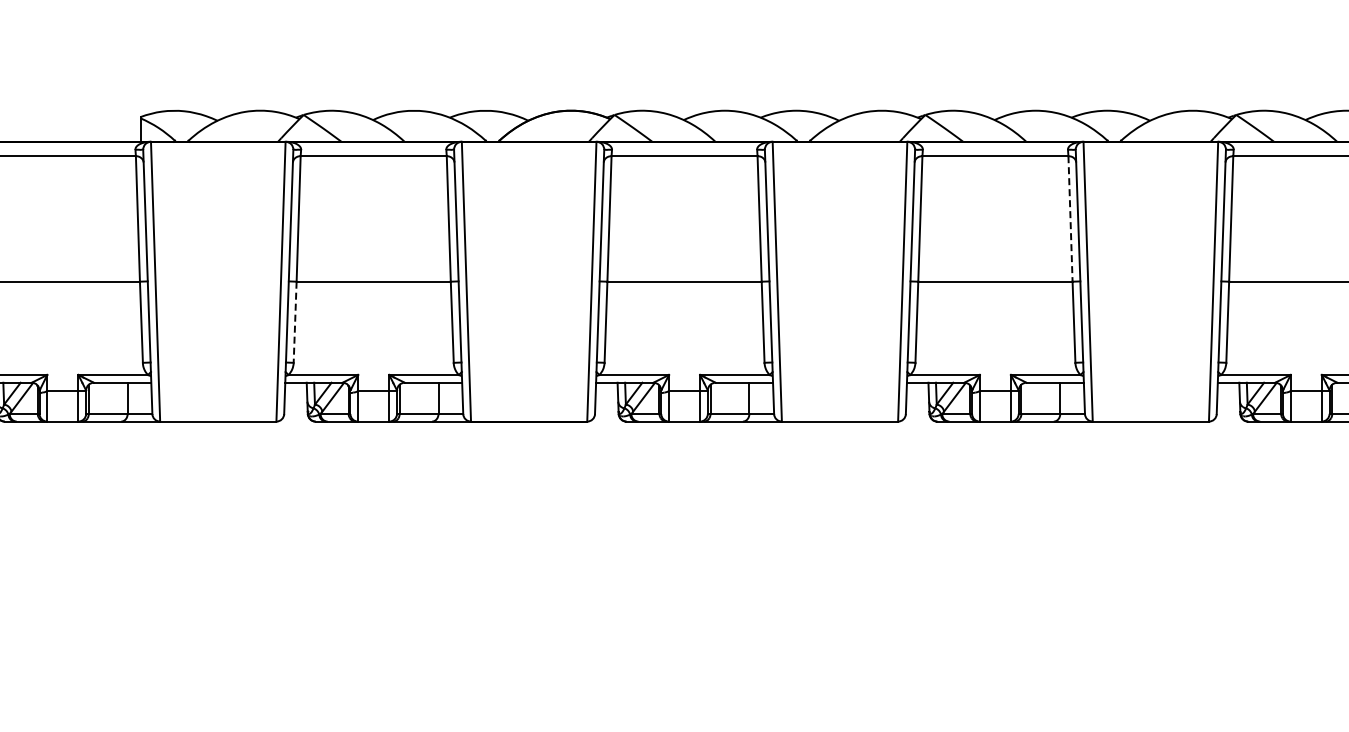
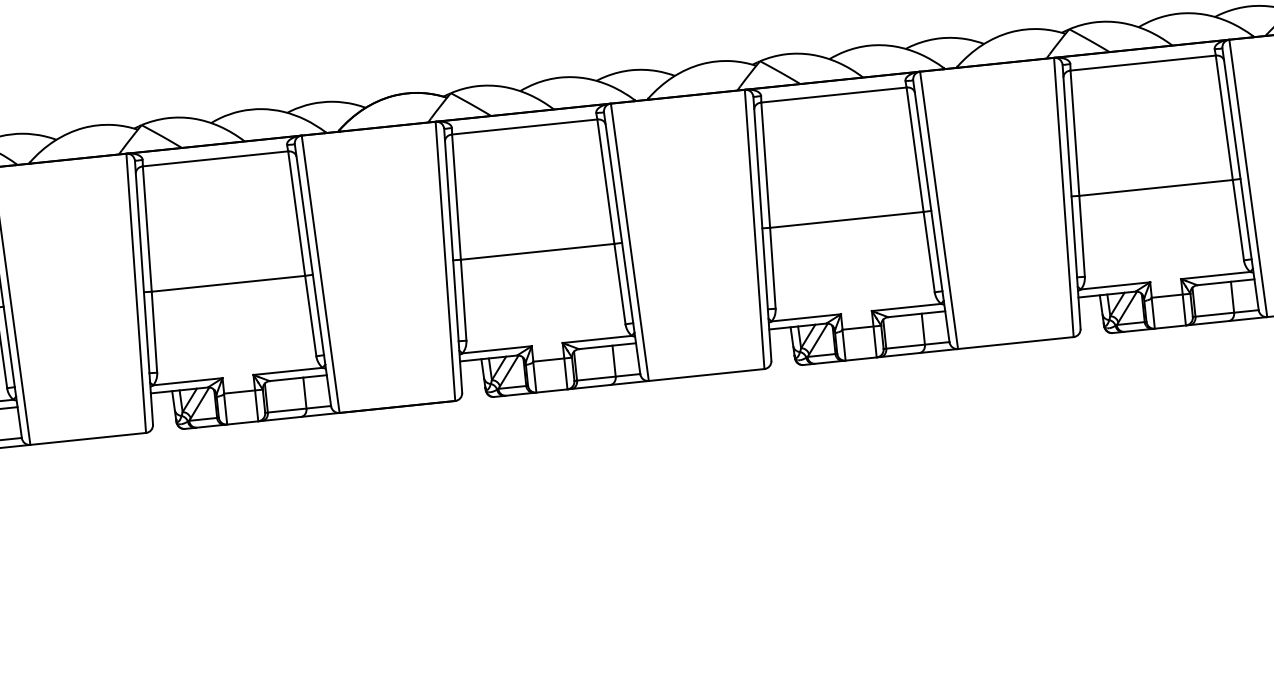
line: (1070, 218) -> (915, 149), dashed -> solid
line: (295, 322) -> (154, 332), dashed -> solid

